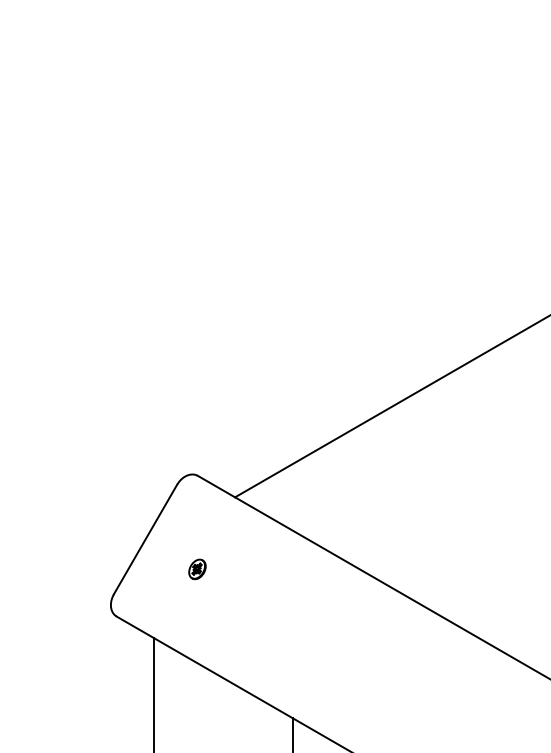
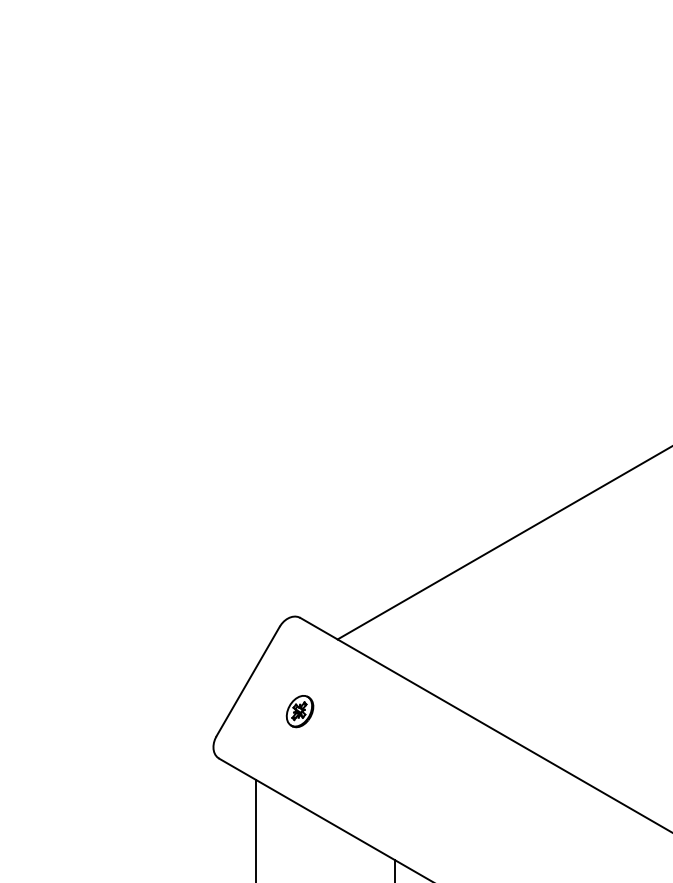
part: (196, 569) -> (299, 711), size x1.6

